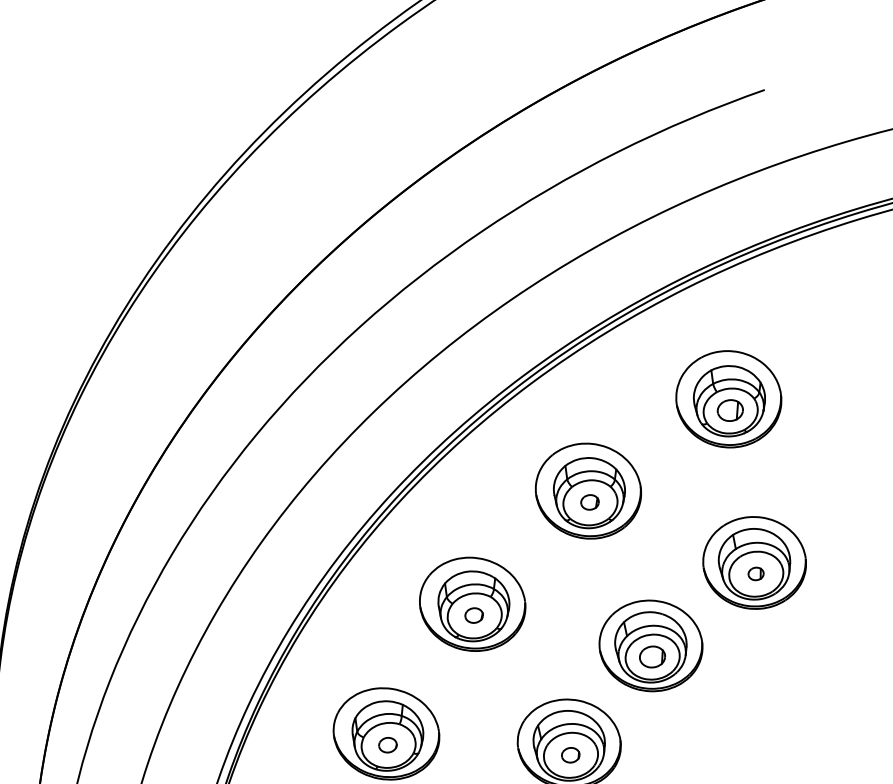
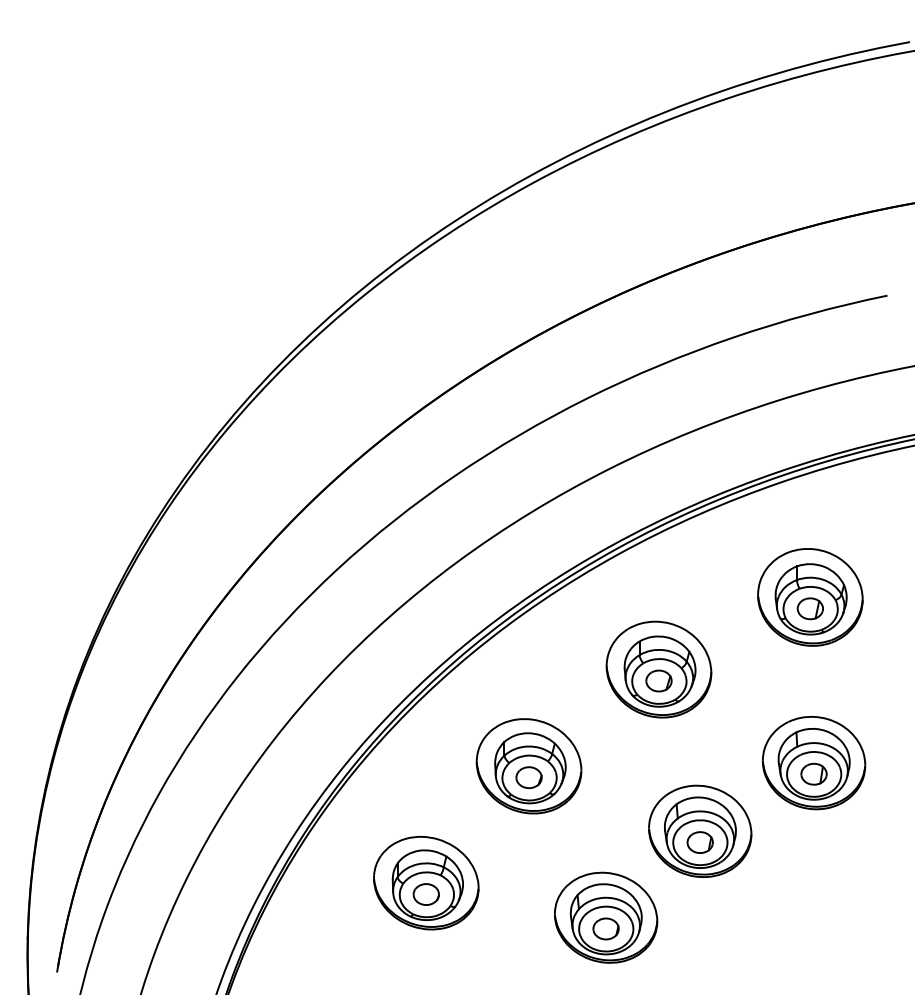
part: (589, 501) -> (658, 680), size x1.43
part: (755, 573) -> (813, 773), size x1.67
part: (473, 615) -> (528, 777), size x1.43
part: (387, 745) -> (425, 894), size x1.43
part: (570, 754) -> (605, 928), size x1.43

